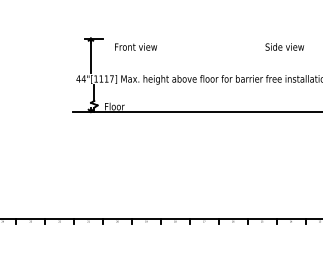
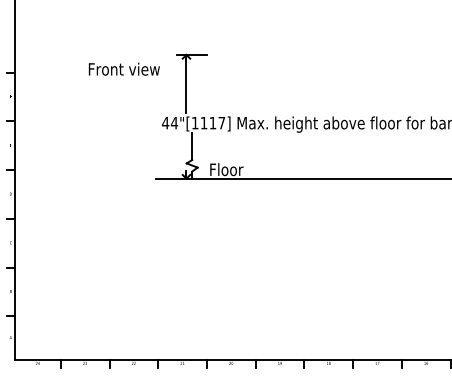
text: (135, 46) -> (123, 68), moved

